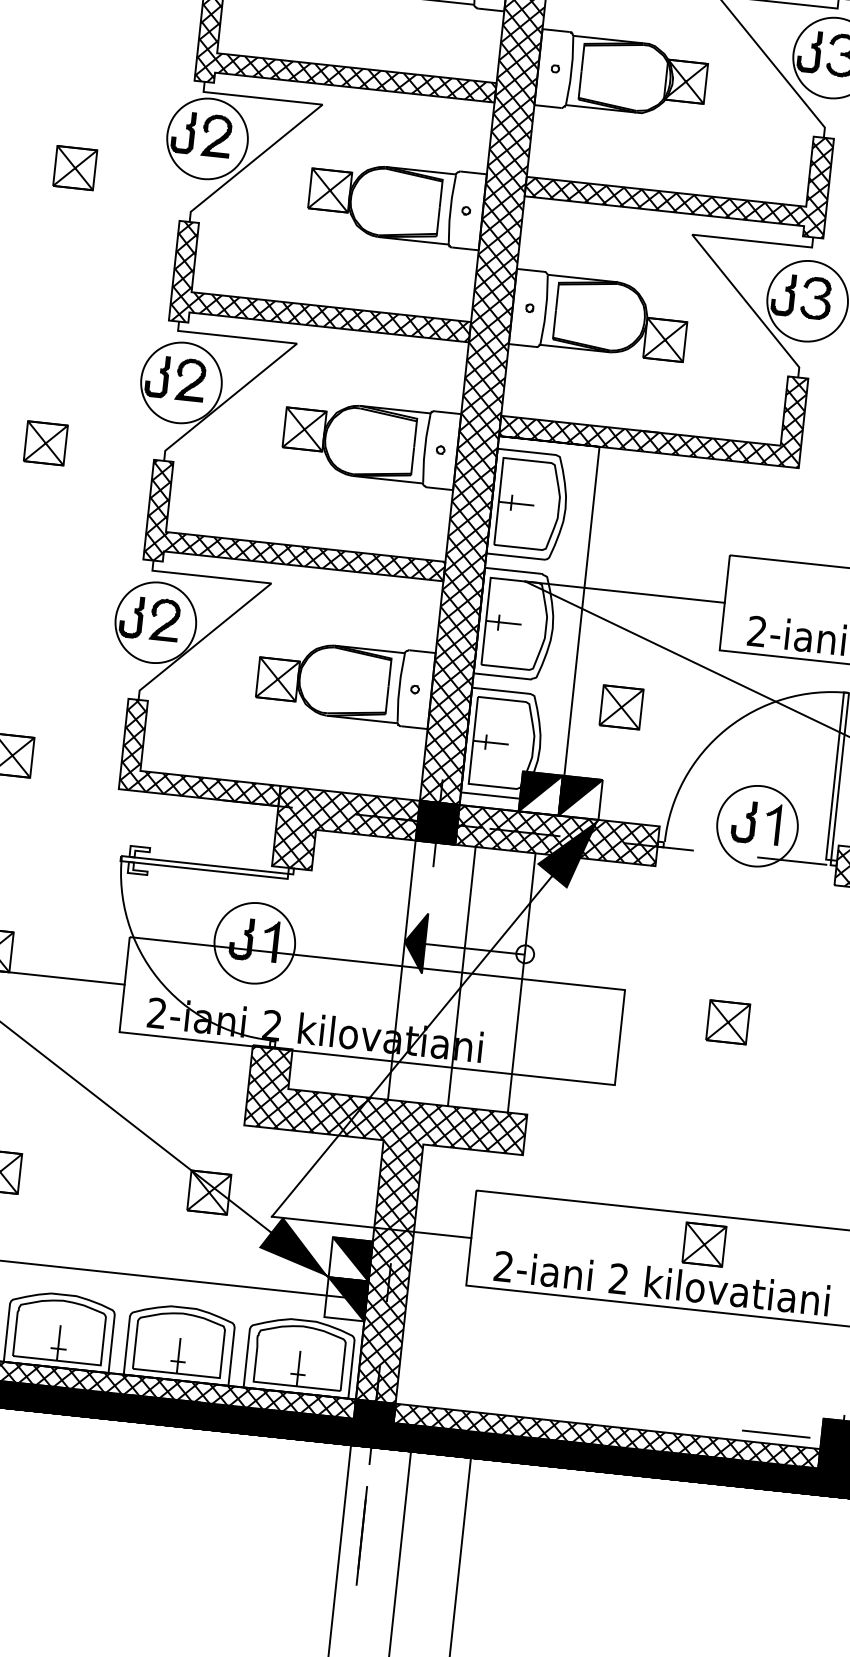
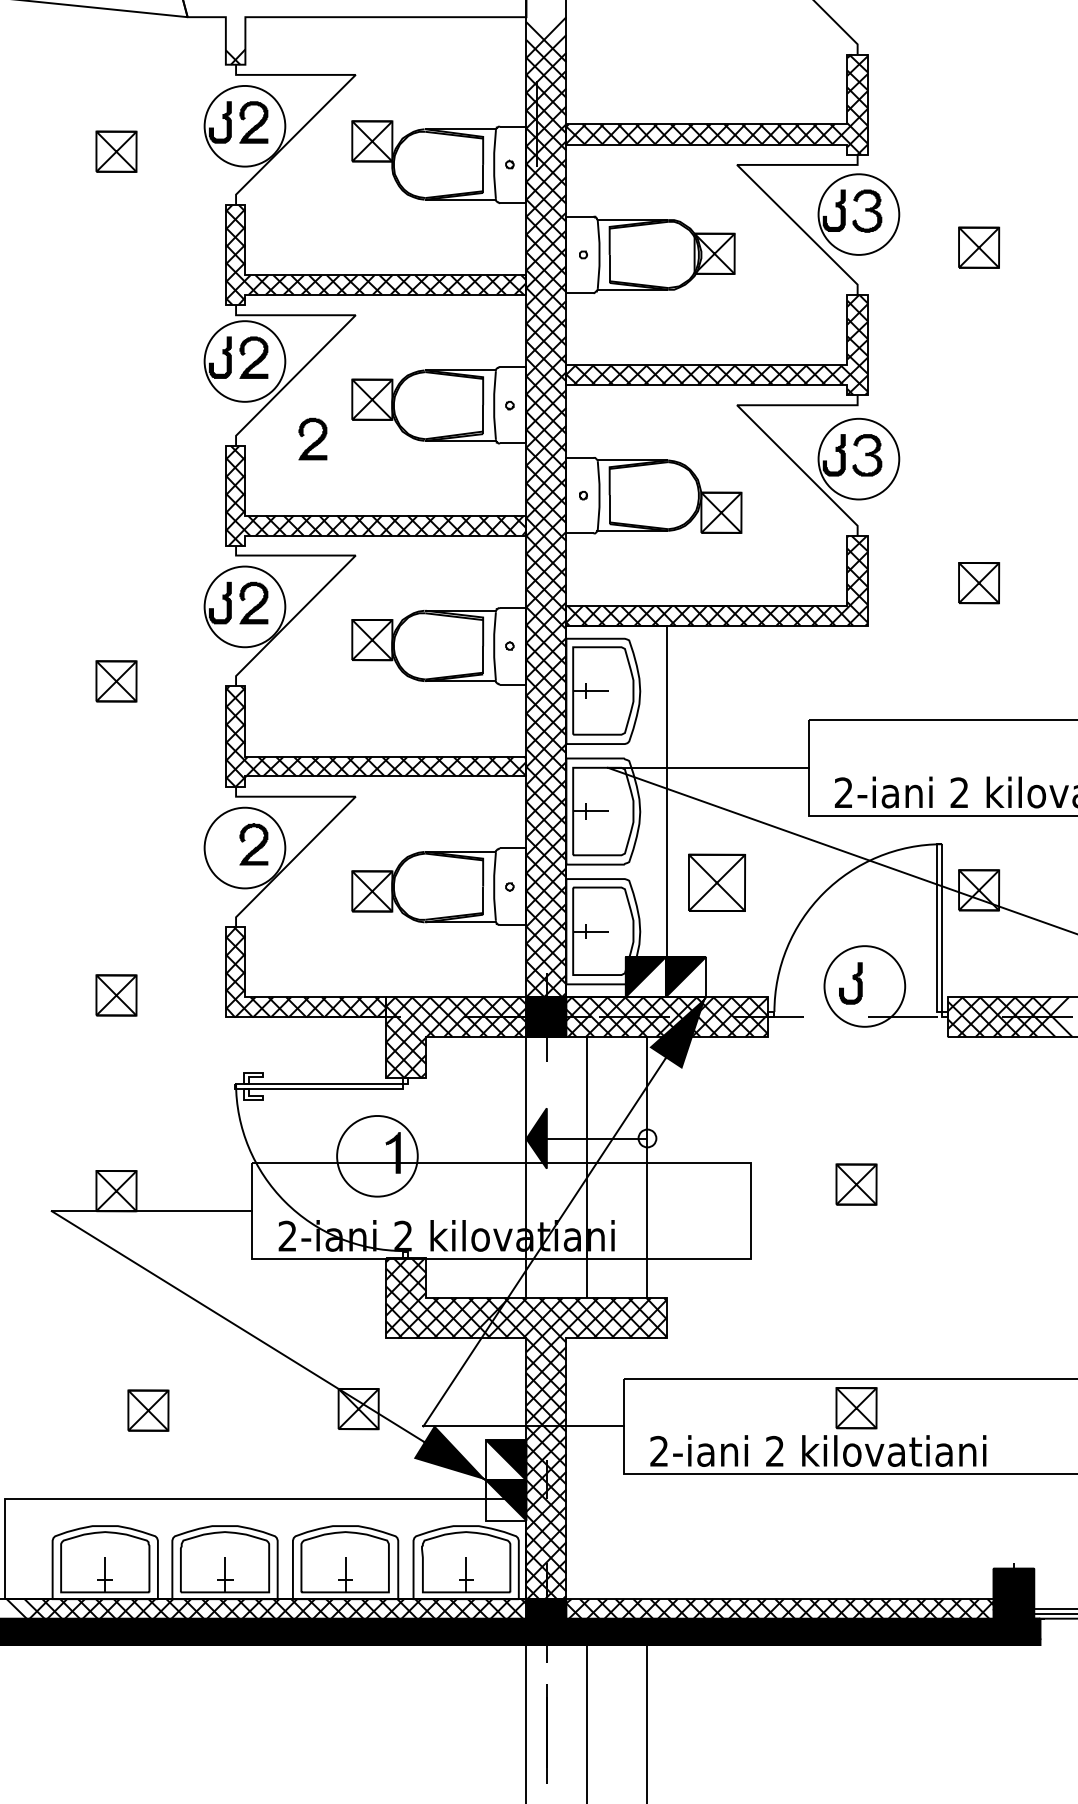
part: (75, 168) -> (116, 404), removed
part: (266, 222) -> (312, 438), added
fill: (130, 616) -> (219, 844), removed
part: (621, 707) -> (716, 882), size x1.4
fill: (772, 823) -> (879, 982), removed
fill: (241, 939) -> (363, 1153), removed
line: (775, 1433) -> (947, 1588), removed

